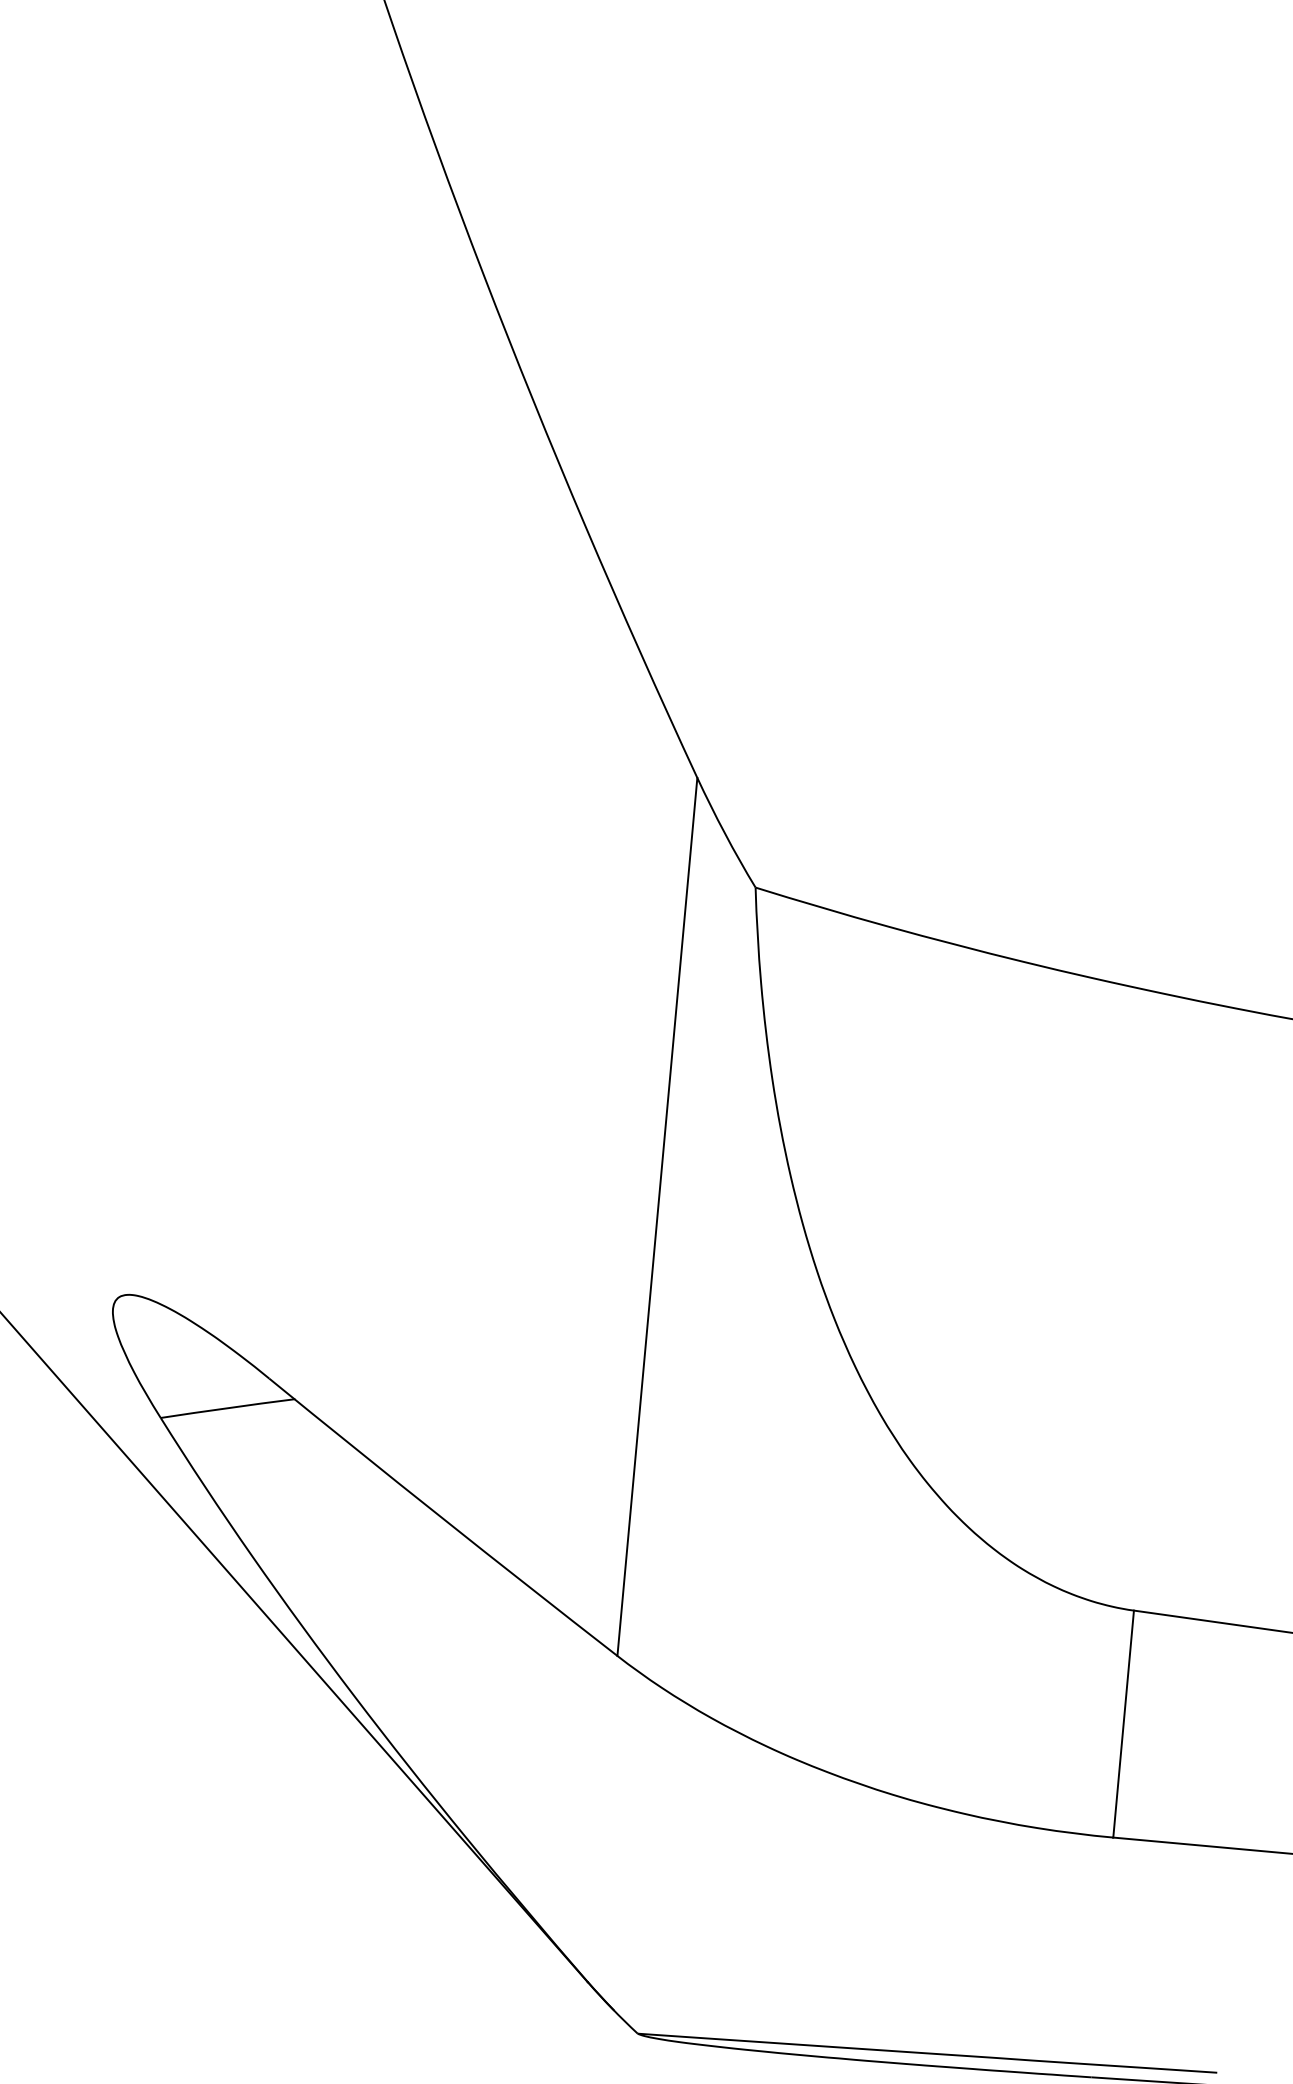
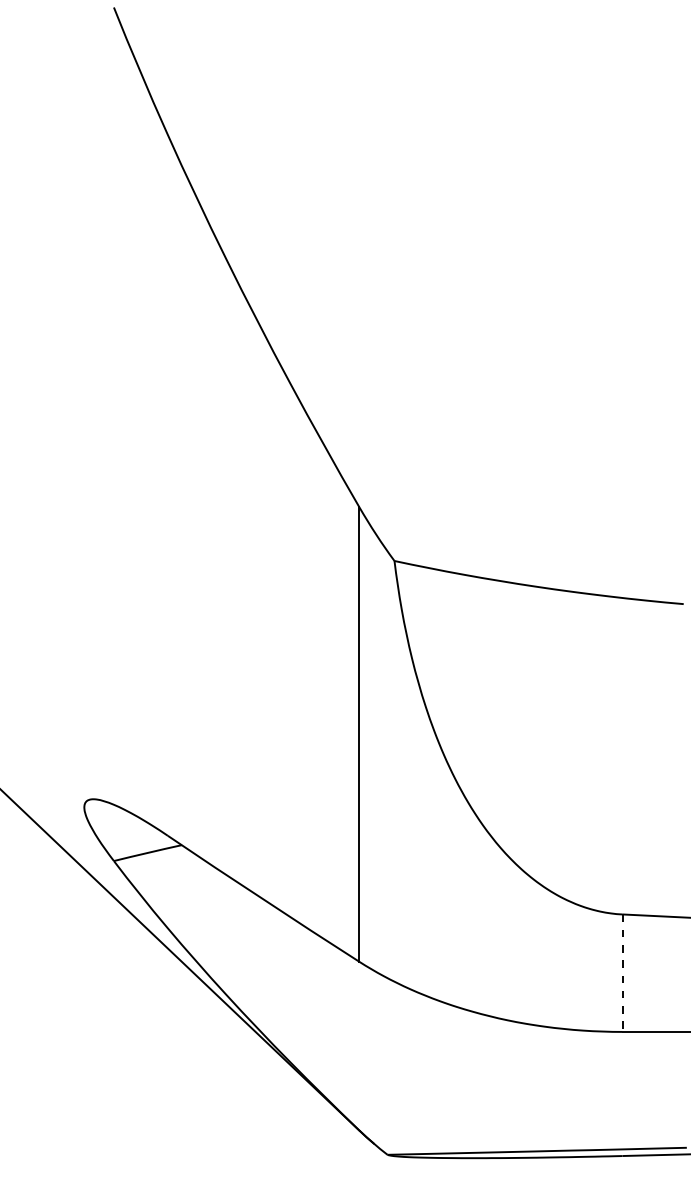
line: (1123, 1724) -> (622, 973), solid -> dashed

